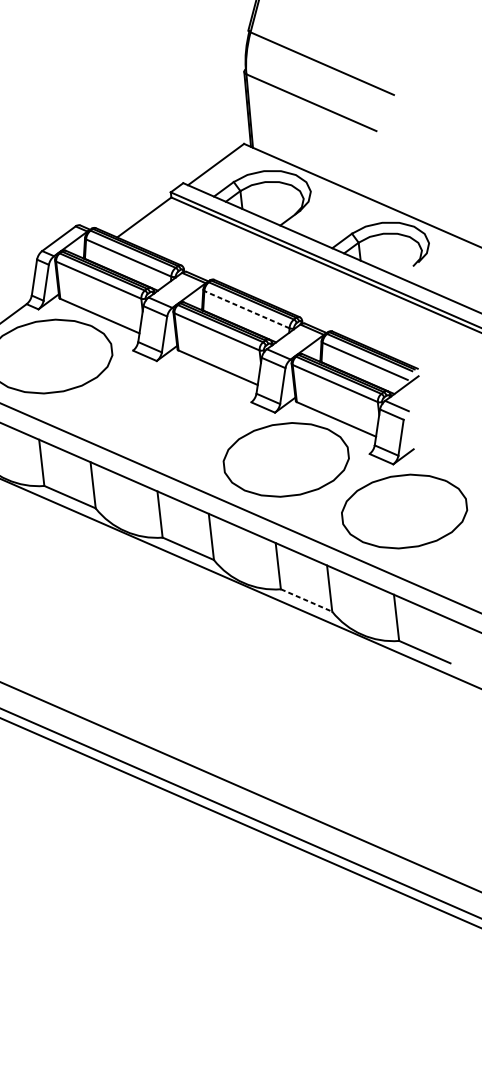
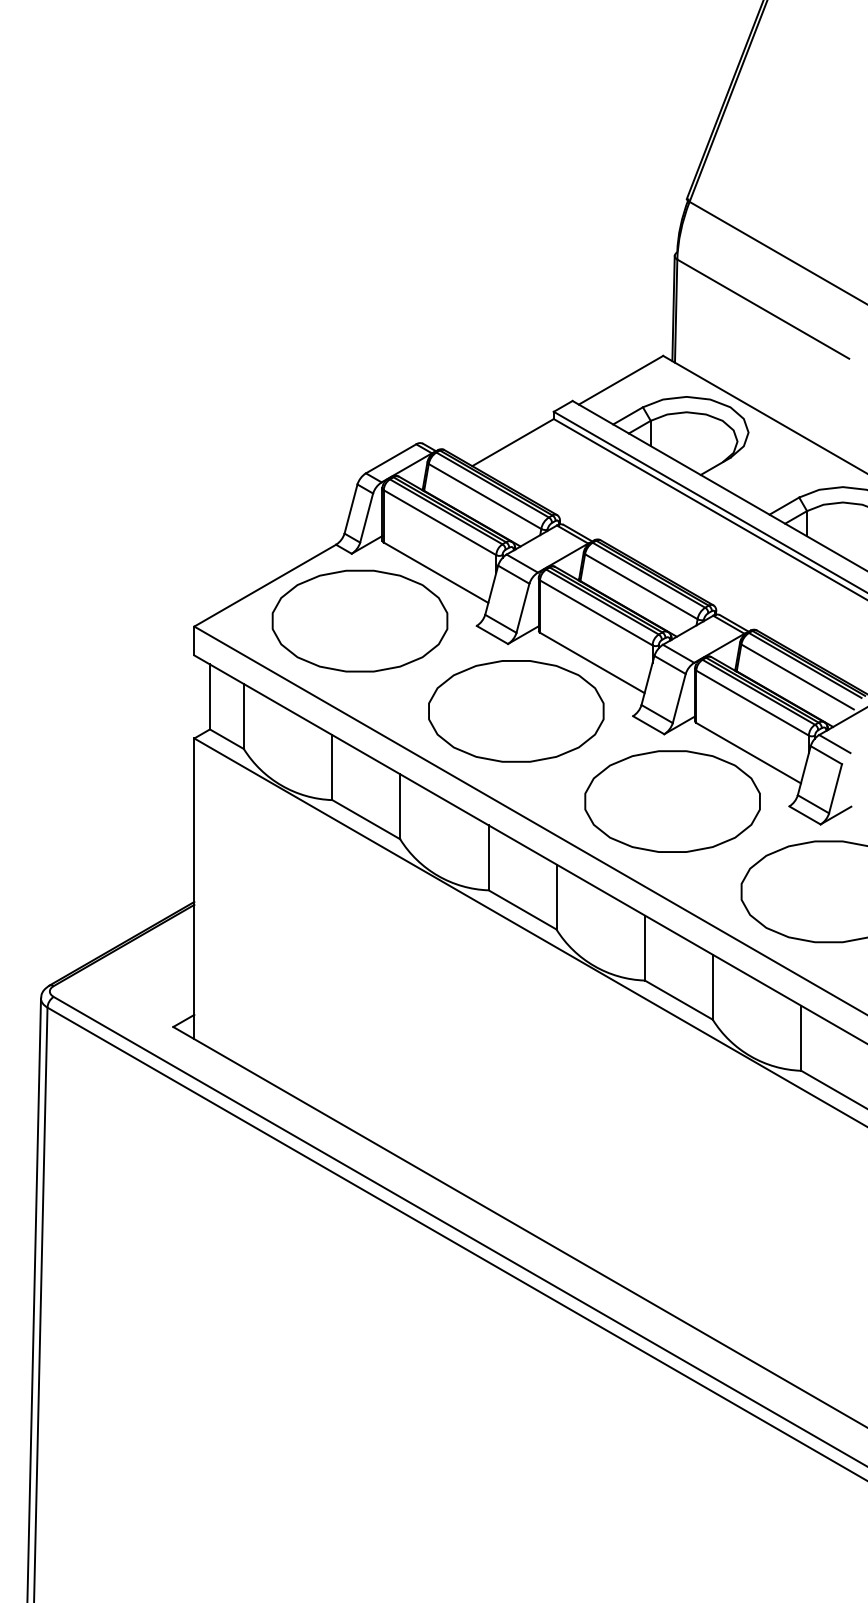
line: (247, 309) -> (641, 586), dashed -> solid
part: (168, 408) -> (516, 711), added
line: (307, 600) -> (679, 1000), dashed -> solid

